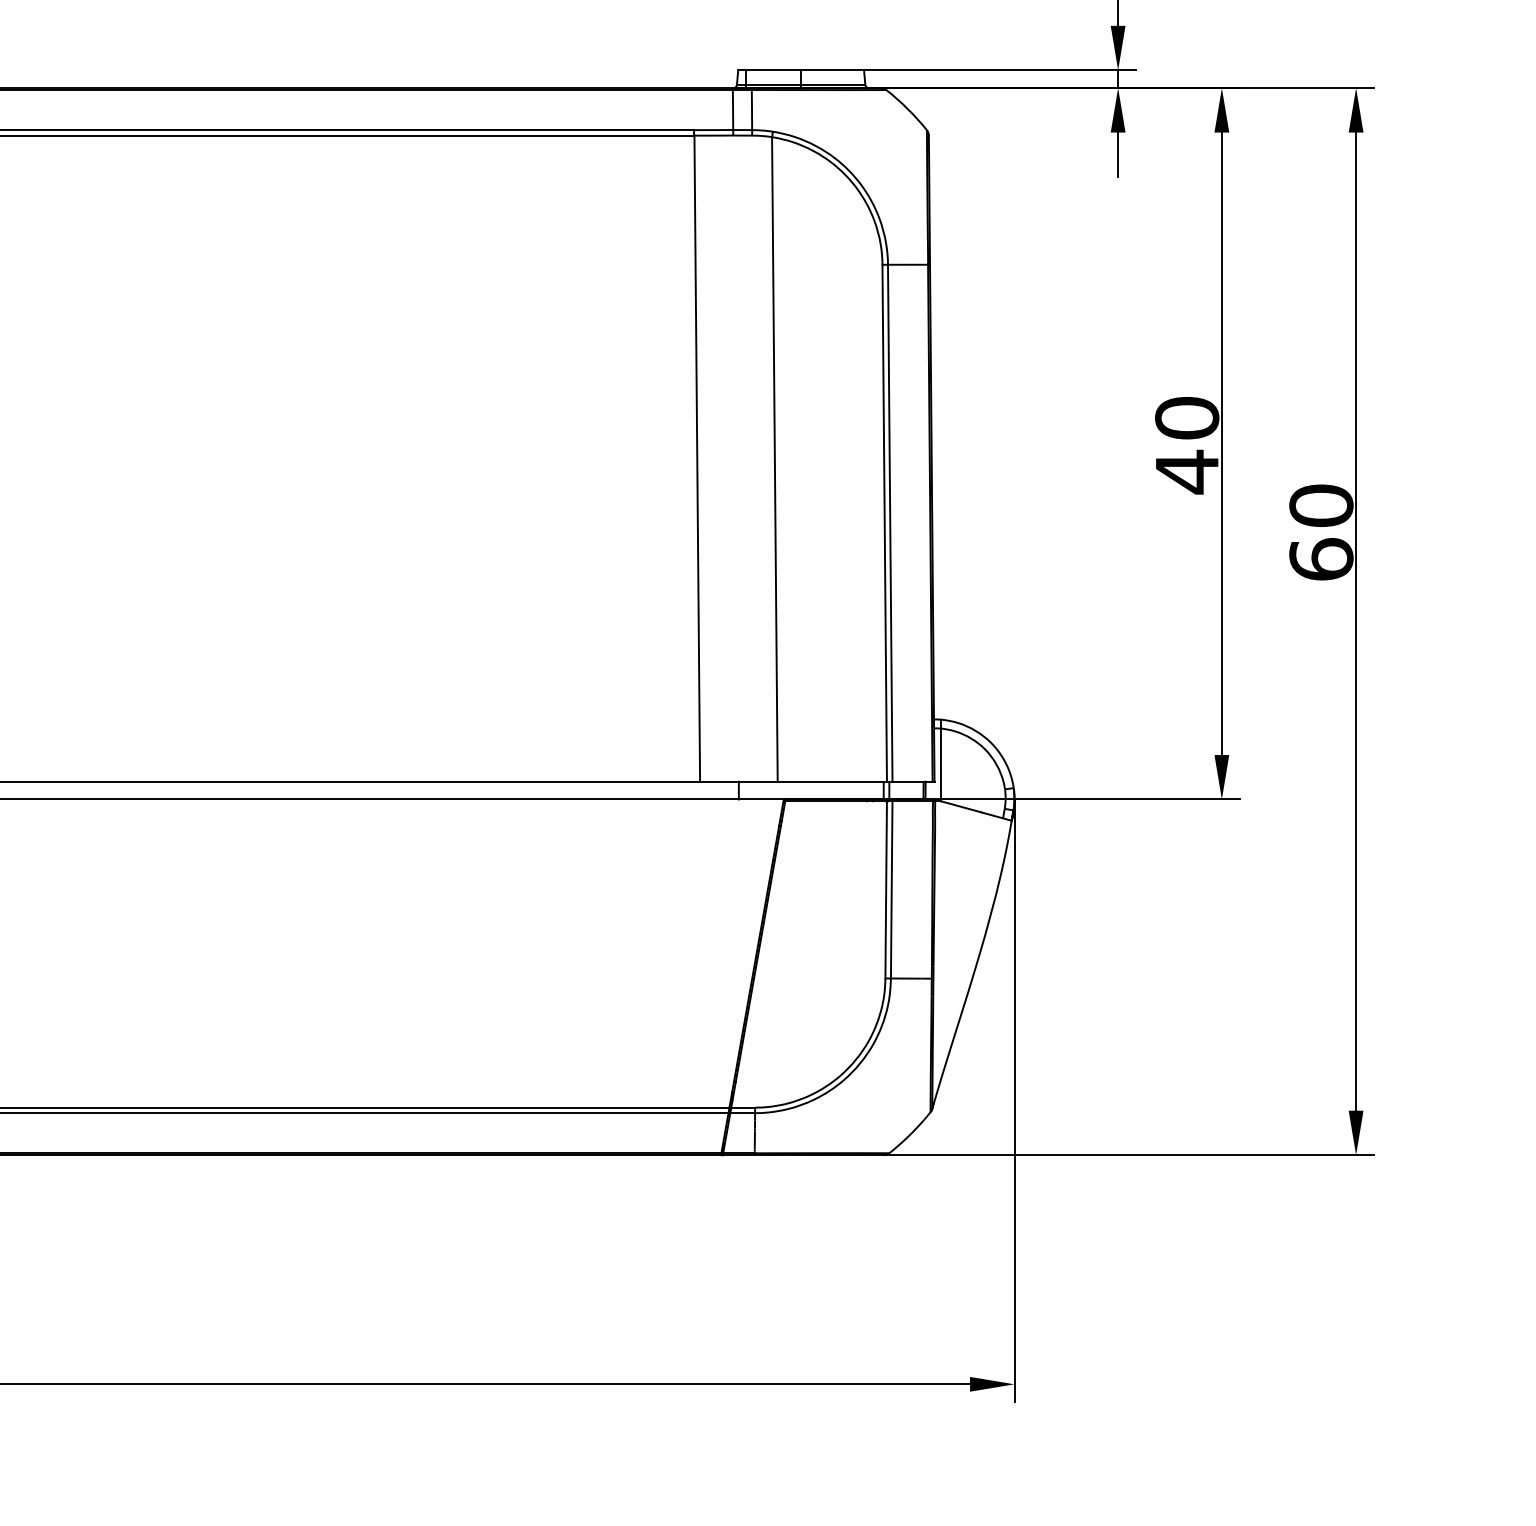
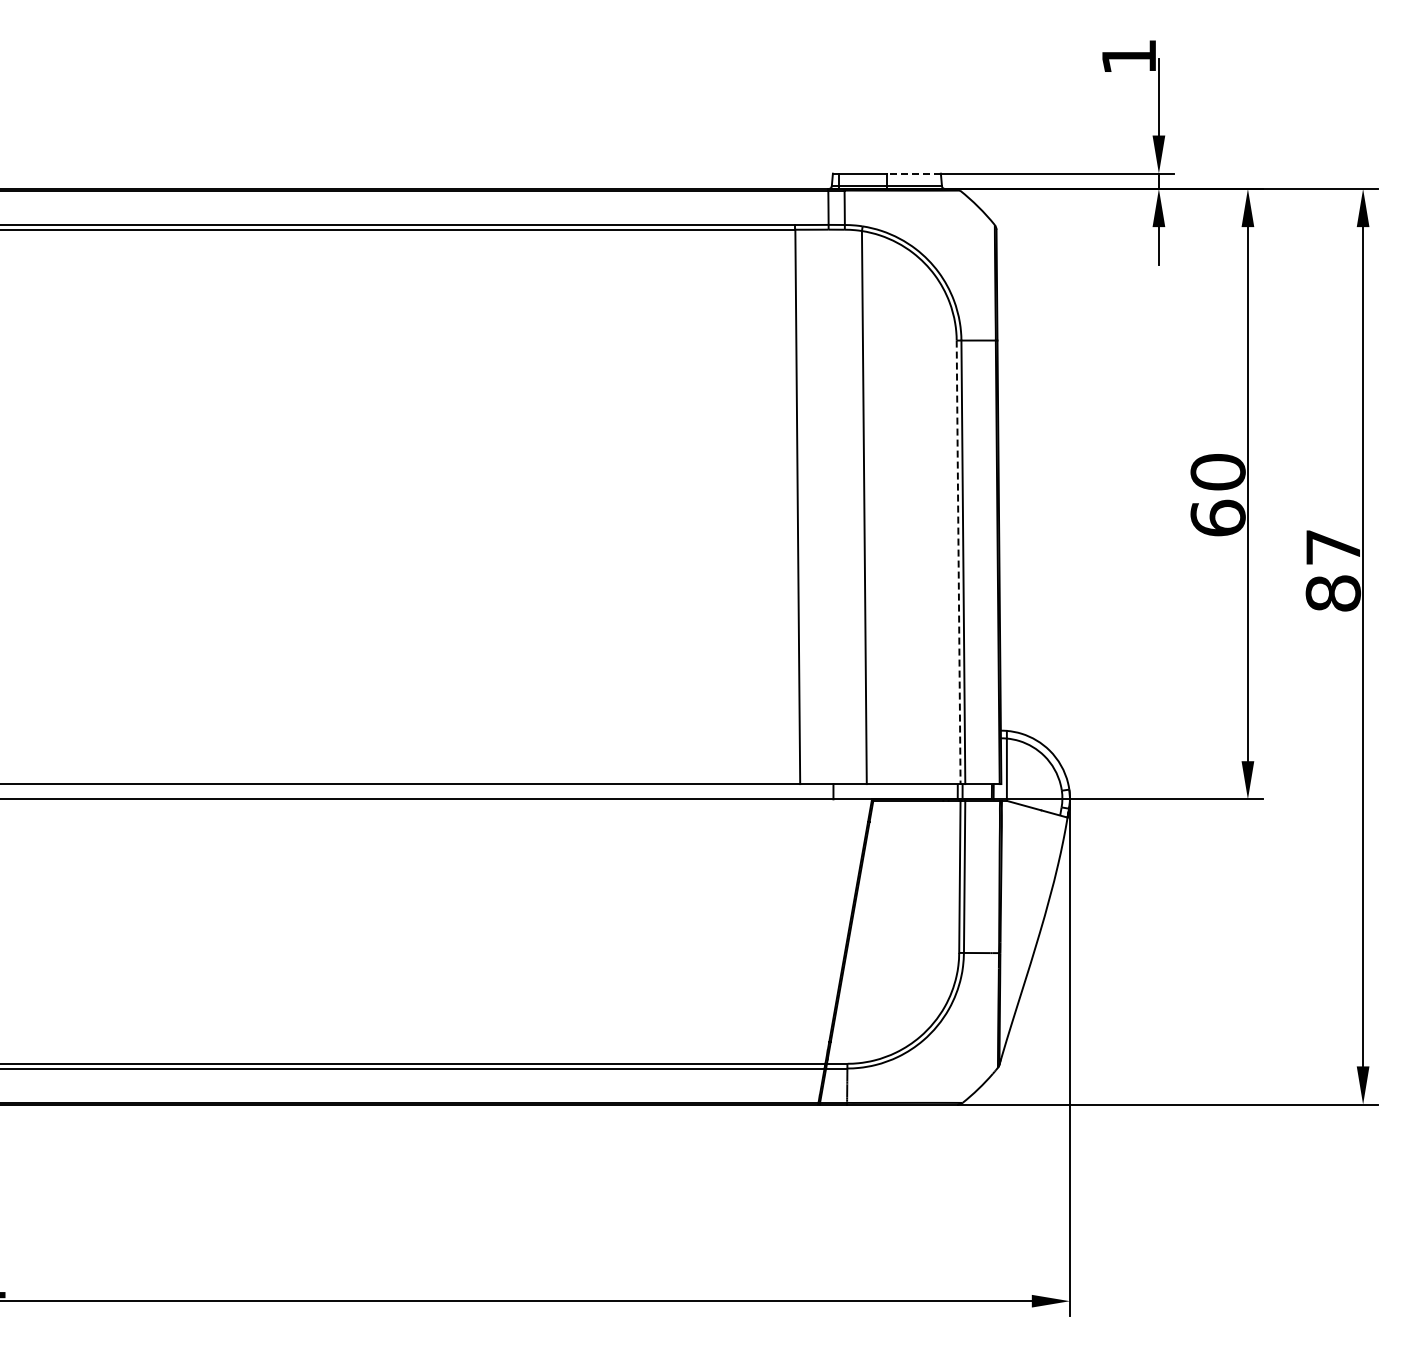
line: (832, 70) -> (913, 173), solid -> dashed
text: (1186, 472) -> (1217, 518), 40 -> 60
line: (884, 523) -> (958, 562), solid -> dashed
text: (1320, 532) -> (1332, 570), 60 -> 87

